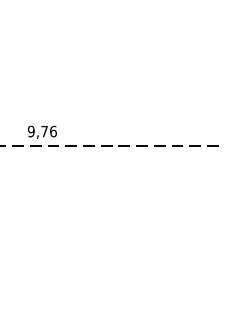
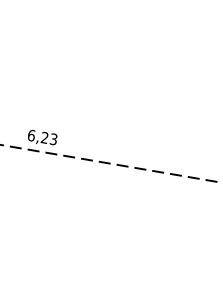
text: (41, 131) -> (41, 137), 9,76 -> 6,23

